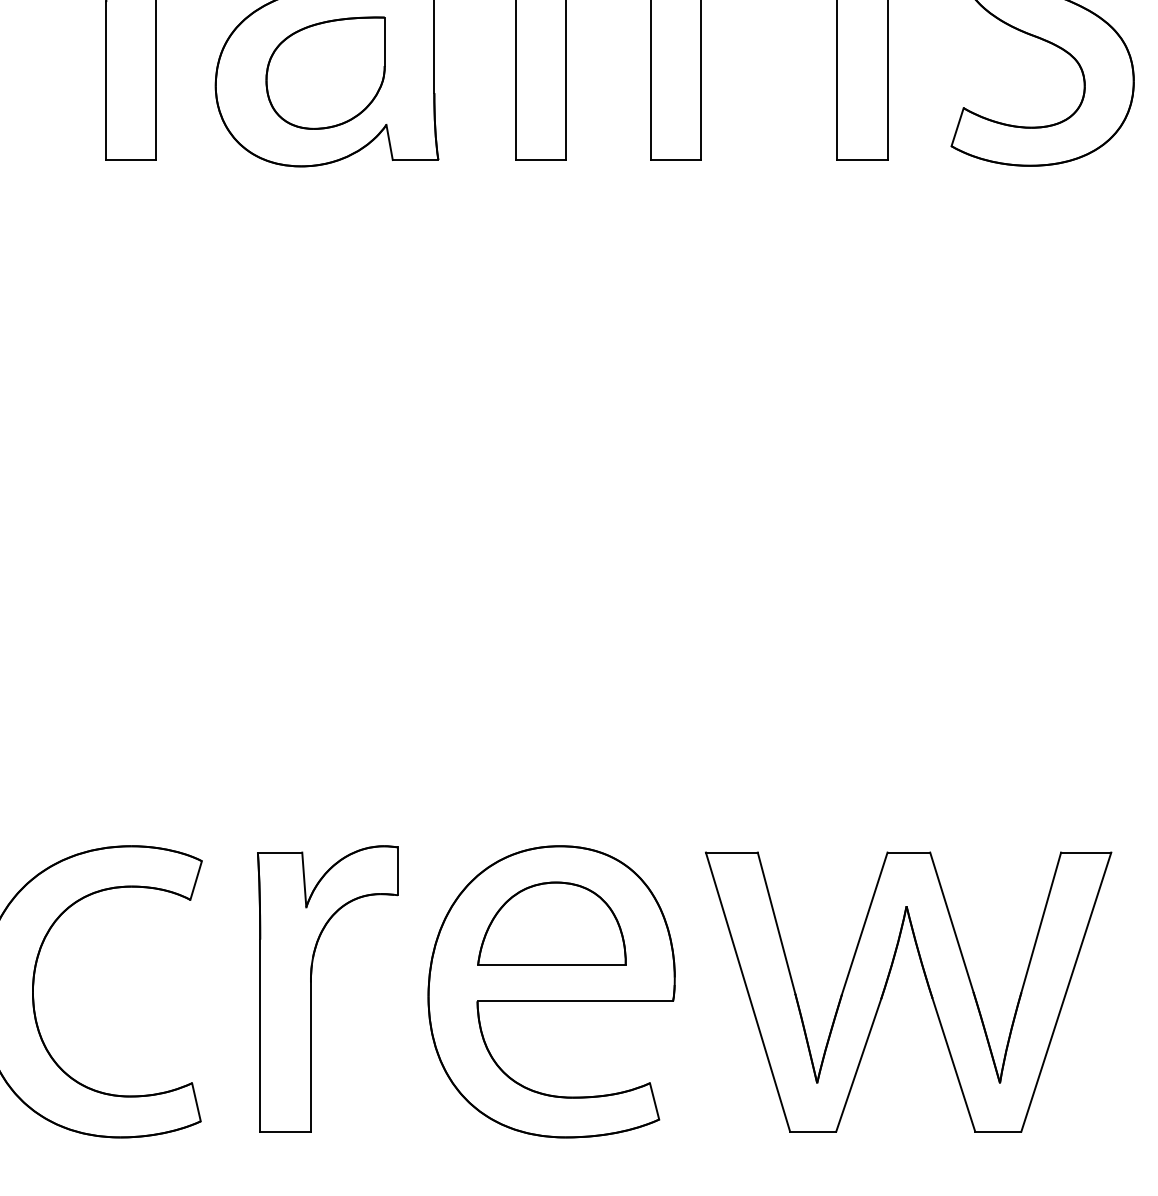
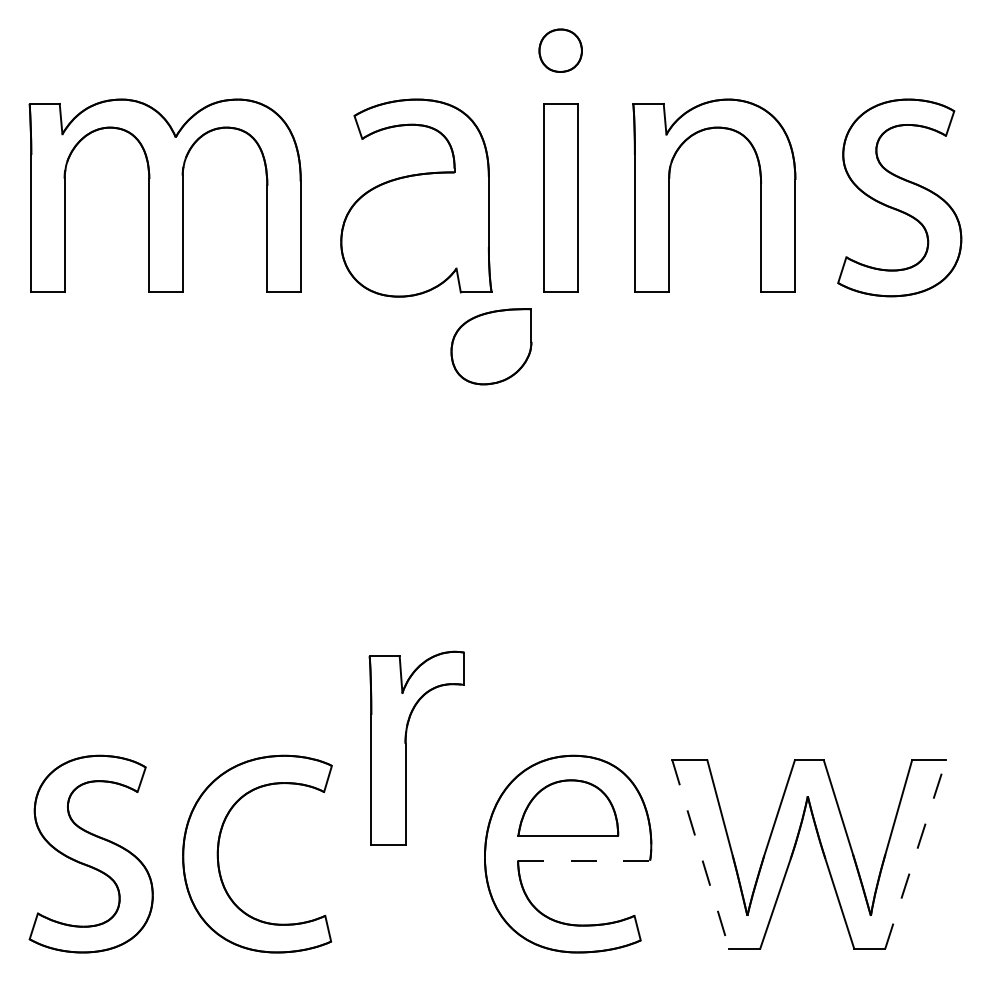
part: (325, 72) -> (491, 346), moved
part: (312, 987) -> (406, 747), moved
line: (1066, 990) -> (915, 853), solid -> dashed
line: (747, 992) -> (700, 854), solid -> dashed
line: (575, 1001) -> (584, 860), solid -> dashed

